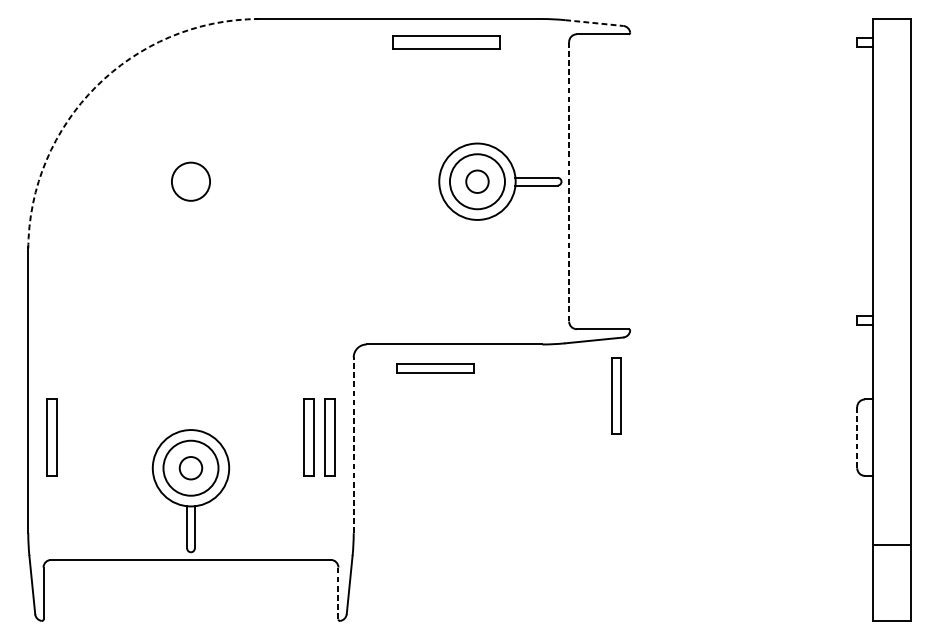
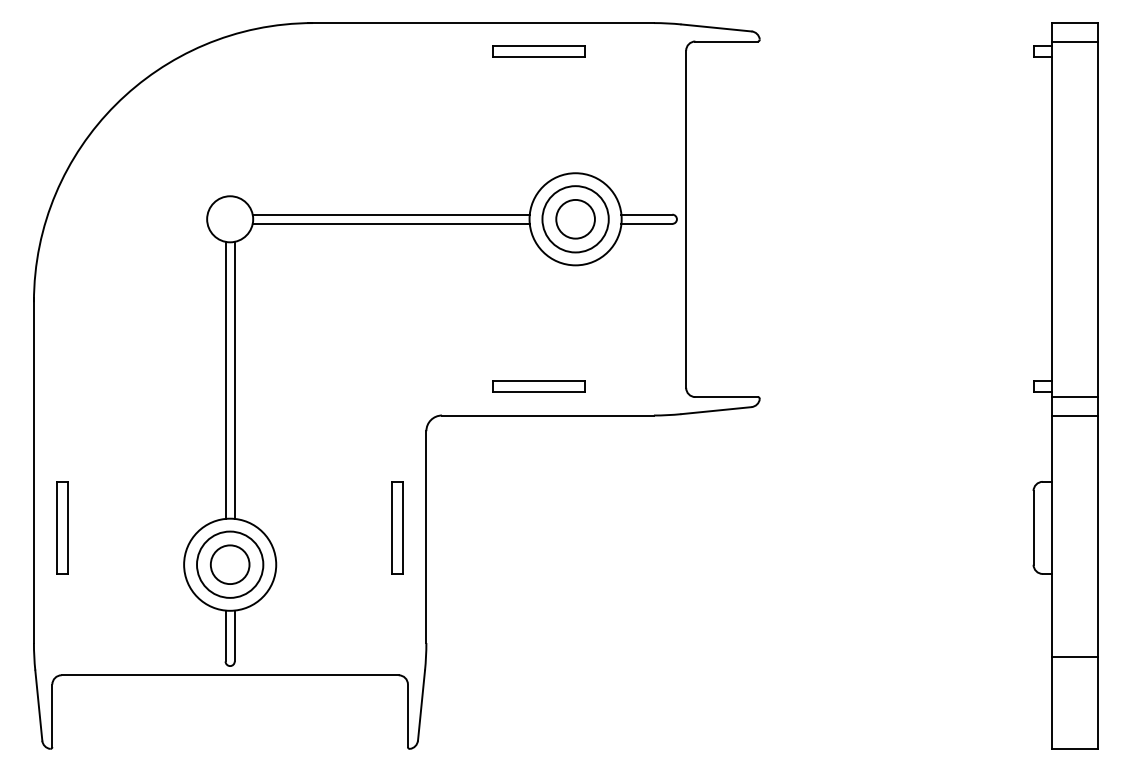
line: (595, 23) -> (717, 28), dashed -> solid
line: (891, 34) -> (1074, 41), added
part: (446, 42) -> (538, 51), size x0.71
arc: (95, 86) -> (115, 104), dashed -> solid
line: (323, 177) -> (390, 214), added
circle: (477, 181) -> (575, 218), size x1.43
line: (569, 181) -> (686, 219), dashed -> solid
line: (323, 185) -> (390, 223), added
line: (187, 314) -> (225, 379), added
line: (194, 314) -> (234, 379), added
line: (891, 329) -> (1074, 397), added
line: (891, 344) -> (1074, 415), added
part: (435, 368) -> (538, 386), moved
part: (615, 395) -> (742, 477), removed
part: (309, 437) -> (372, 527), removed
line: (857, 437) -> (1033, 527), dashed -> solid
line: (353, 445) -> (426, 537), dashed -> solid
circle: (190, 468) -> (229, 564), size x1.43
line: (338, 594) -> (407, 716), dashed -> solid

